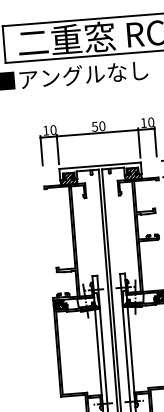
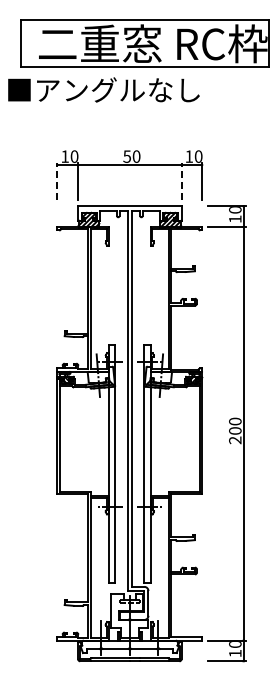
line: (139, 143) -> (181, 181), solid -> dashed
line: (41, 150) -> (57, 181), solid -> dashed

